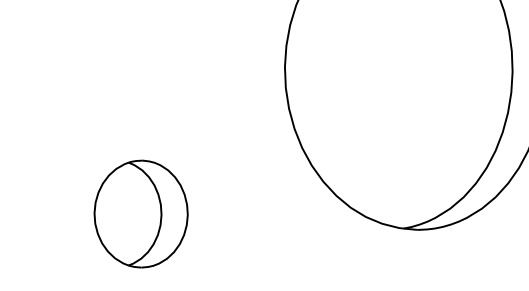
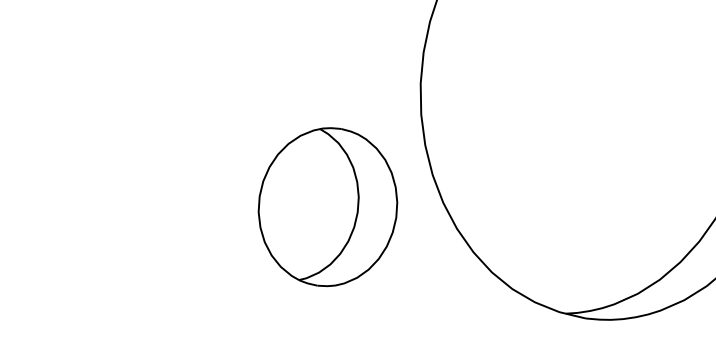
part: (140, 213) -> (327, 206), moved

